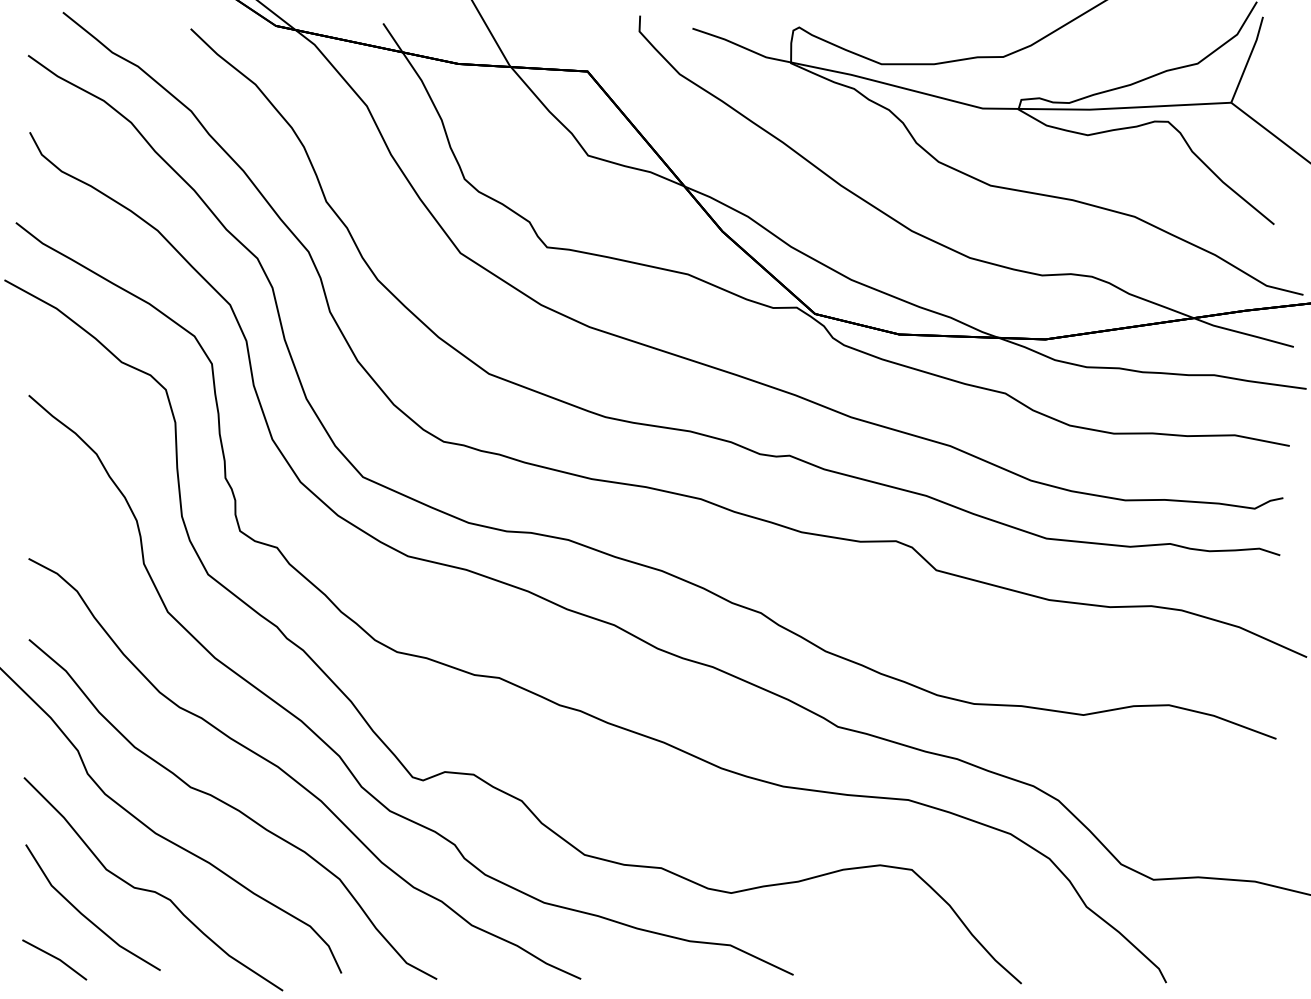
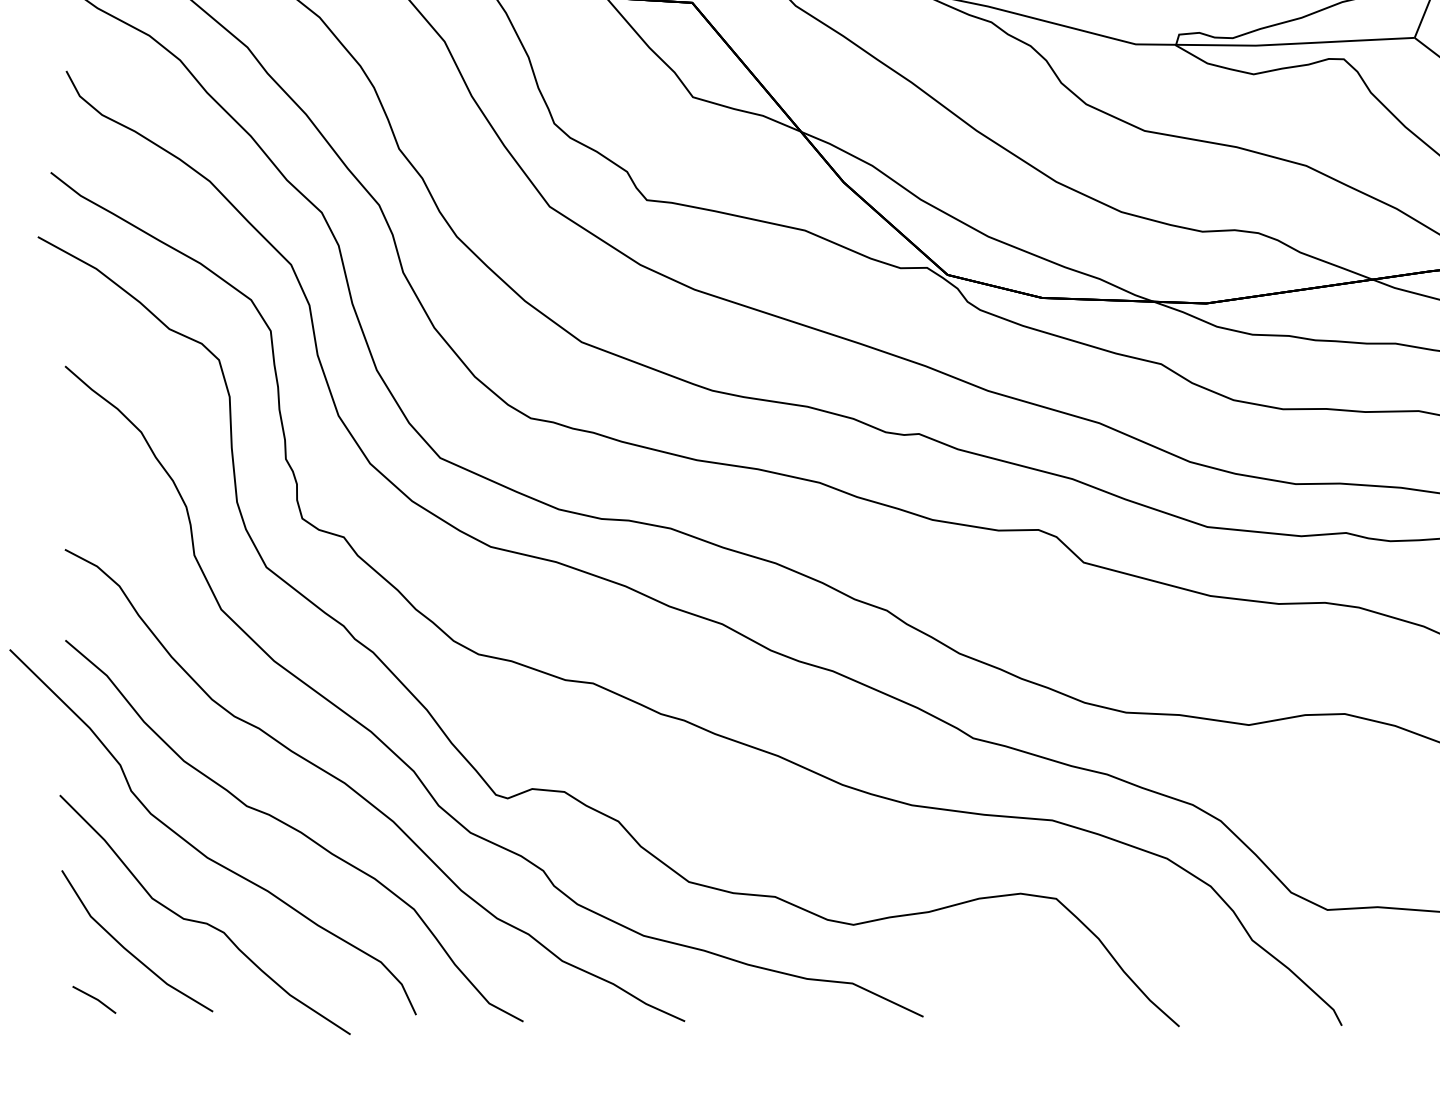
part: (54, 959) -> (94, 999), size x0.6

